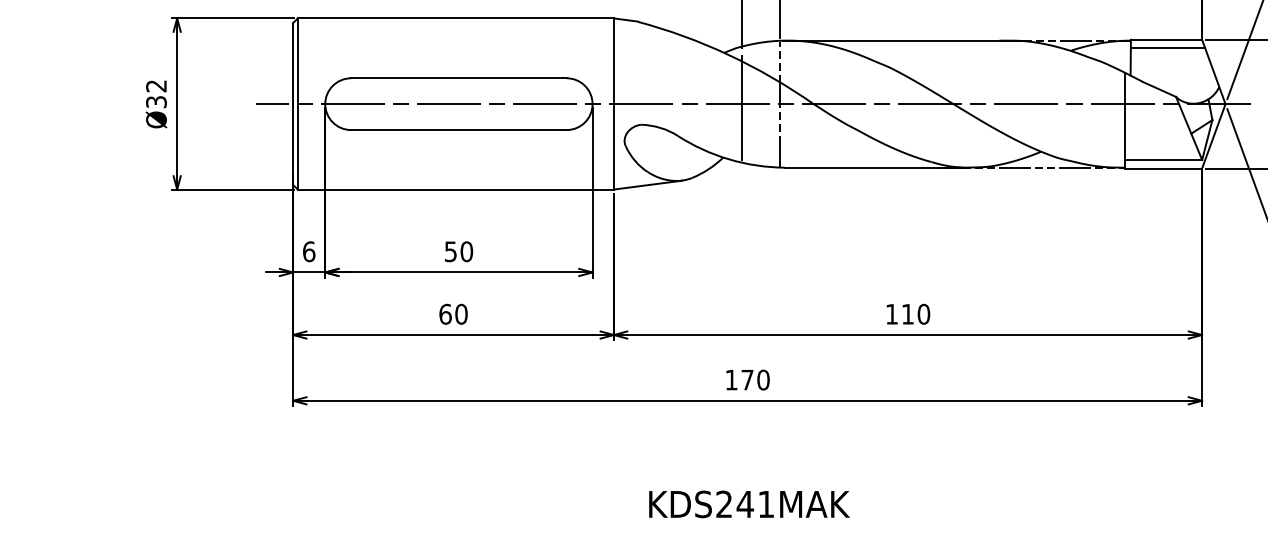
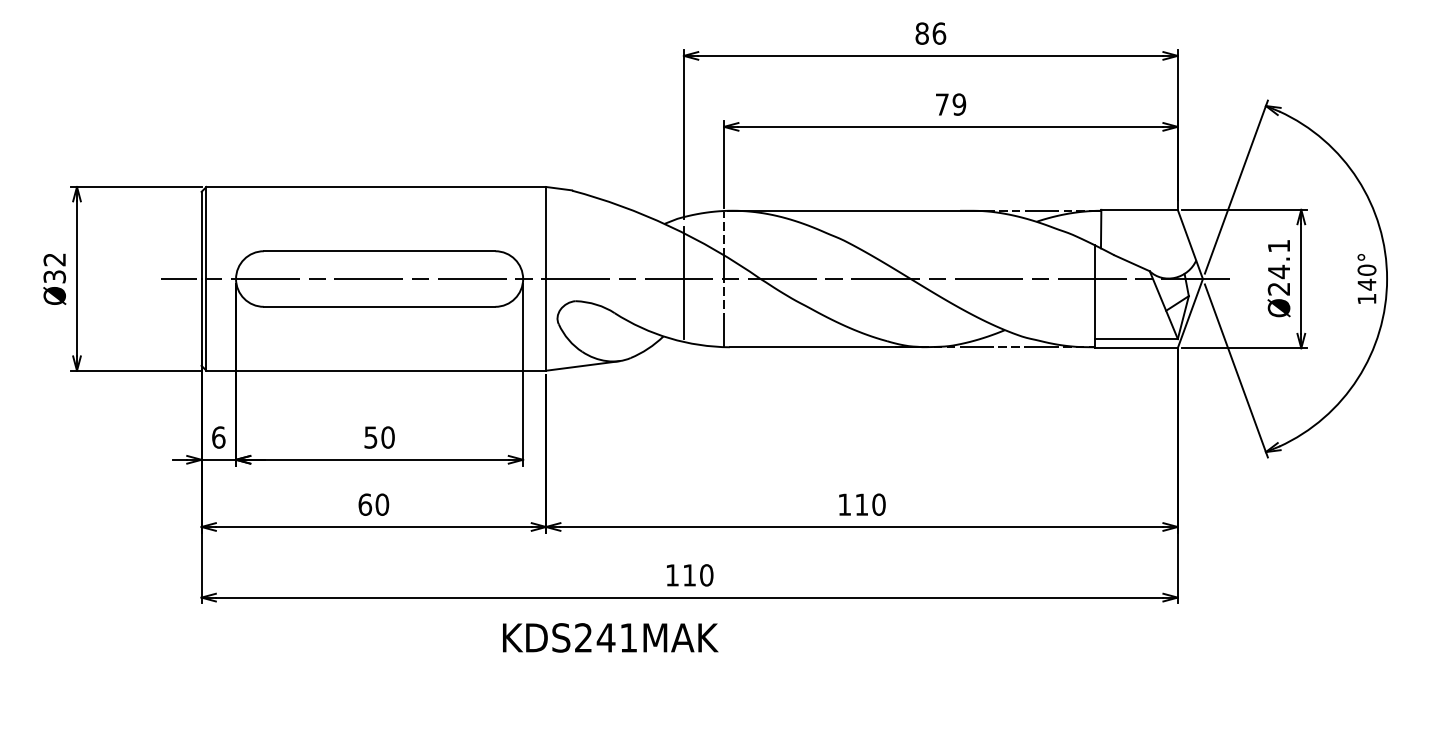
line: (1168, 48) -> (1141, 219), removed
text: (747, 380) -> (689, 575), 170 -> 110
text: (749, 504) -> (610, 637), moved

